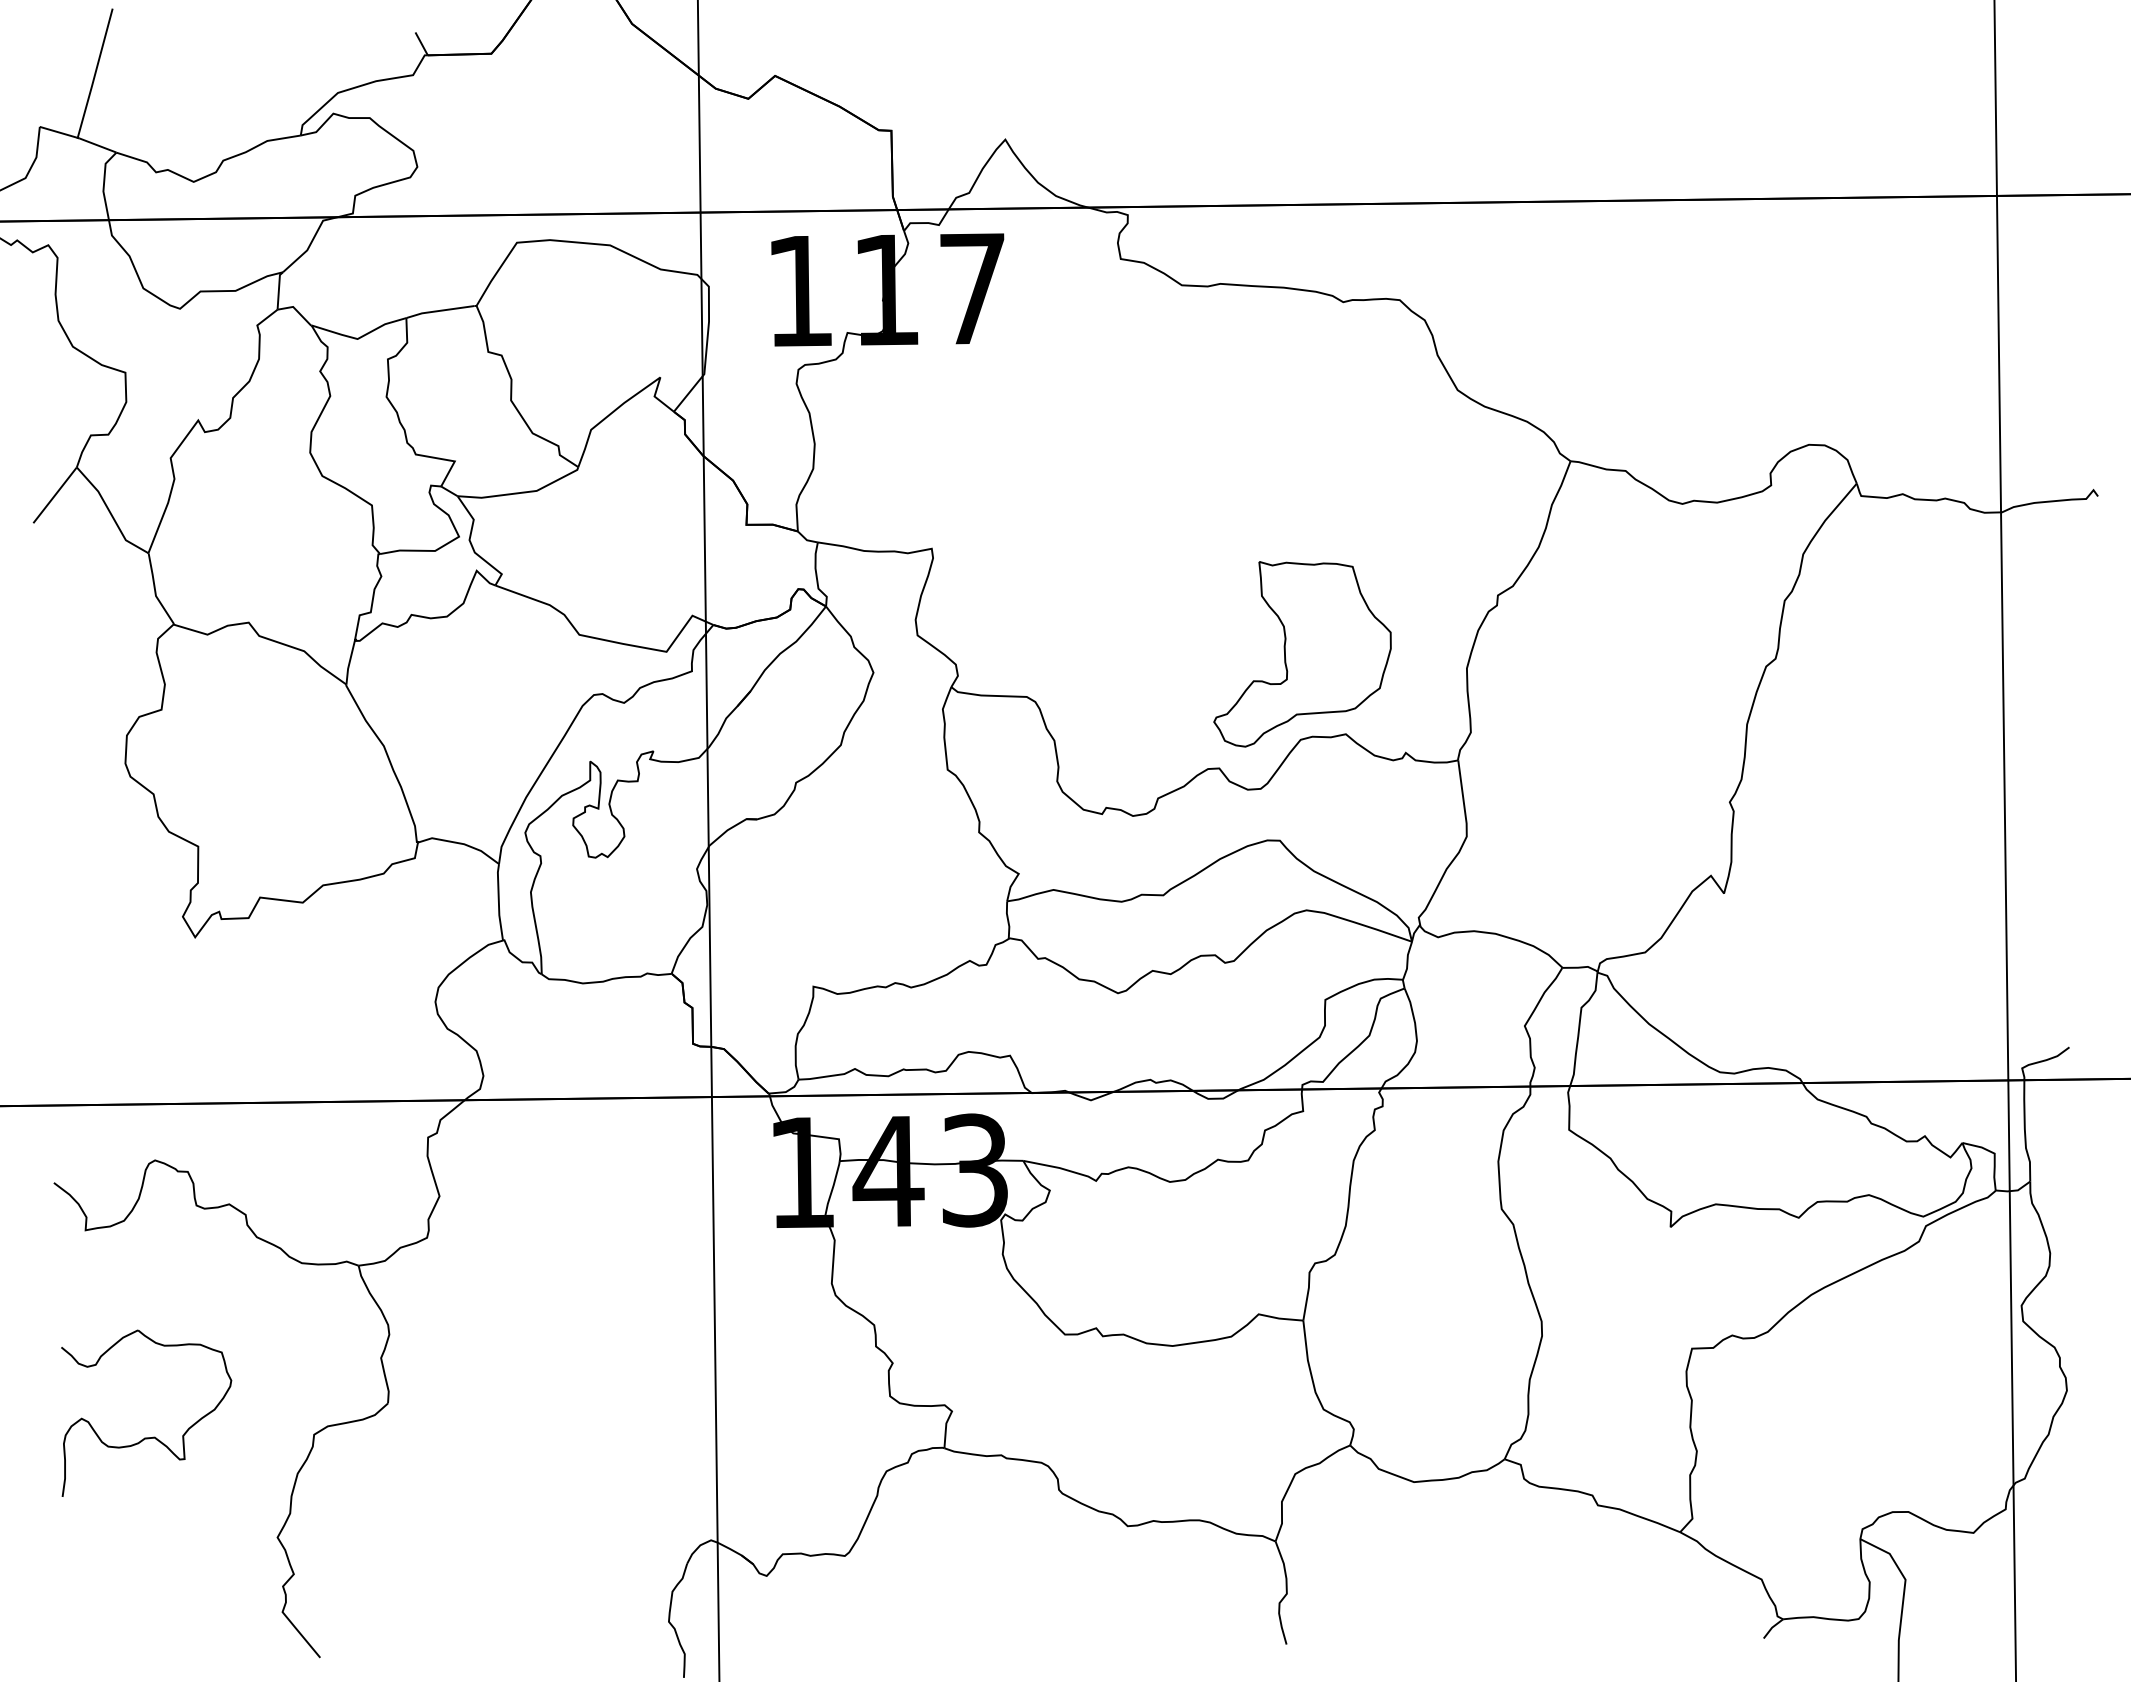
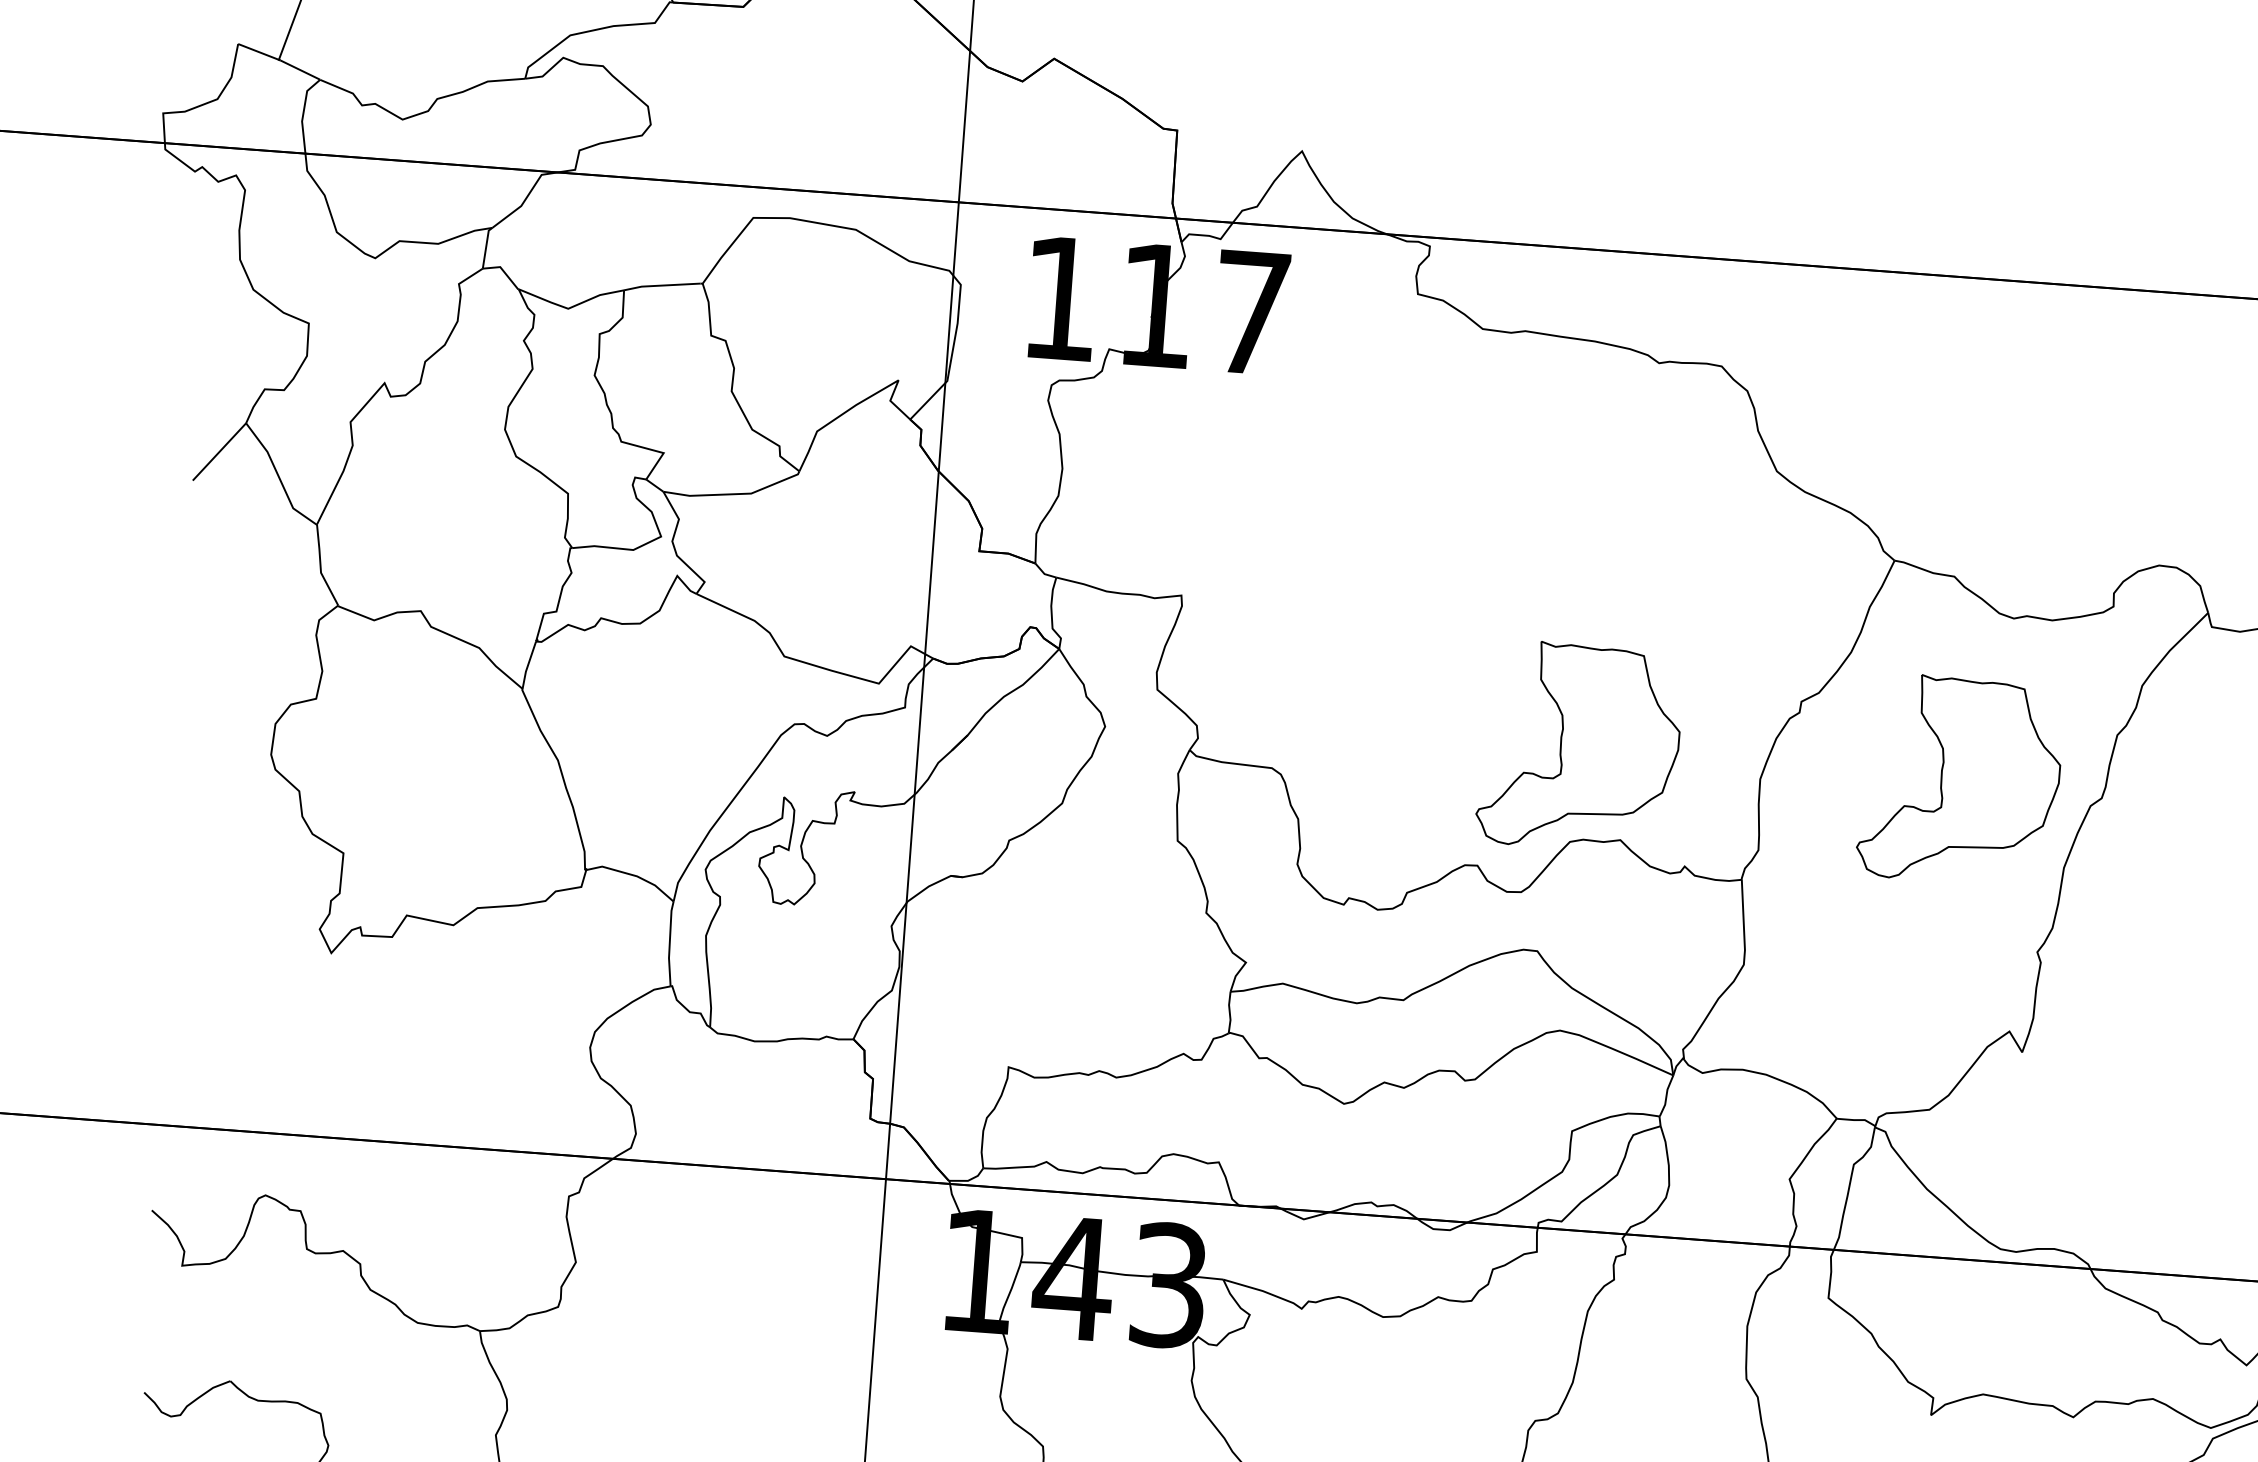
part: (1647, 654) -> (1960, 781), added

